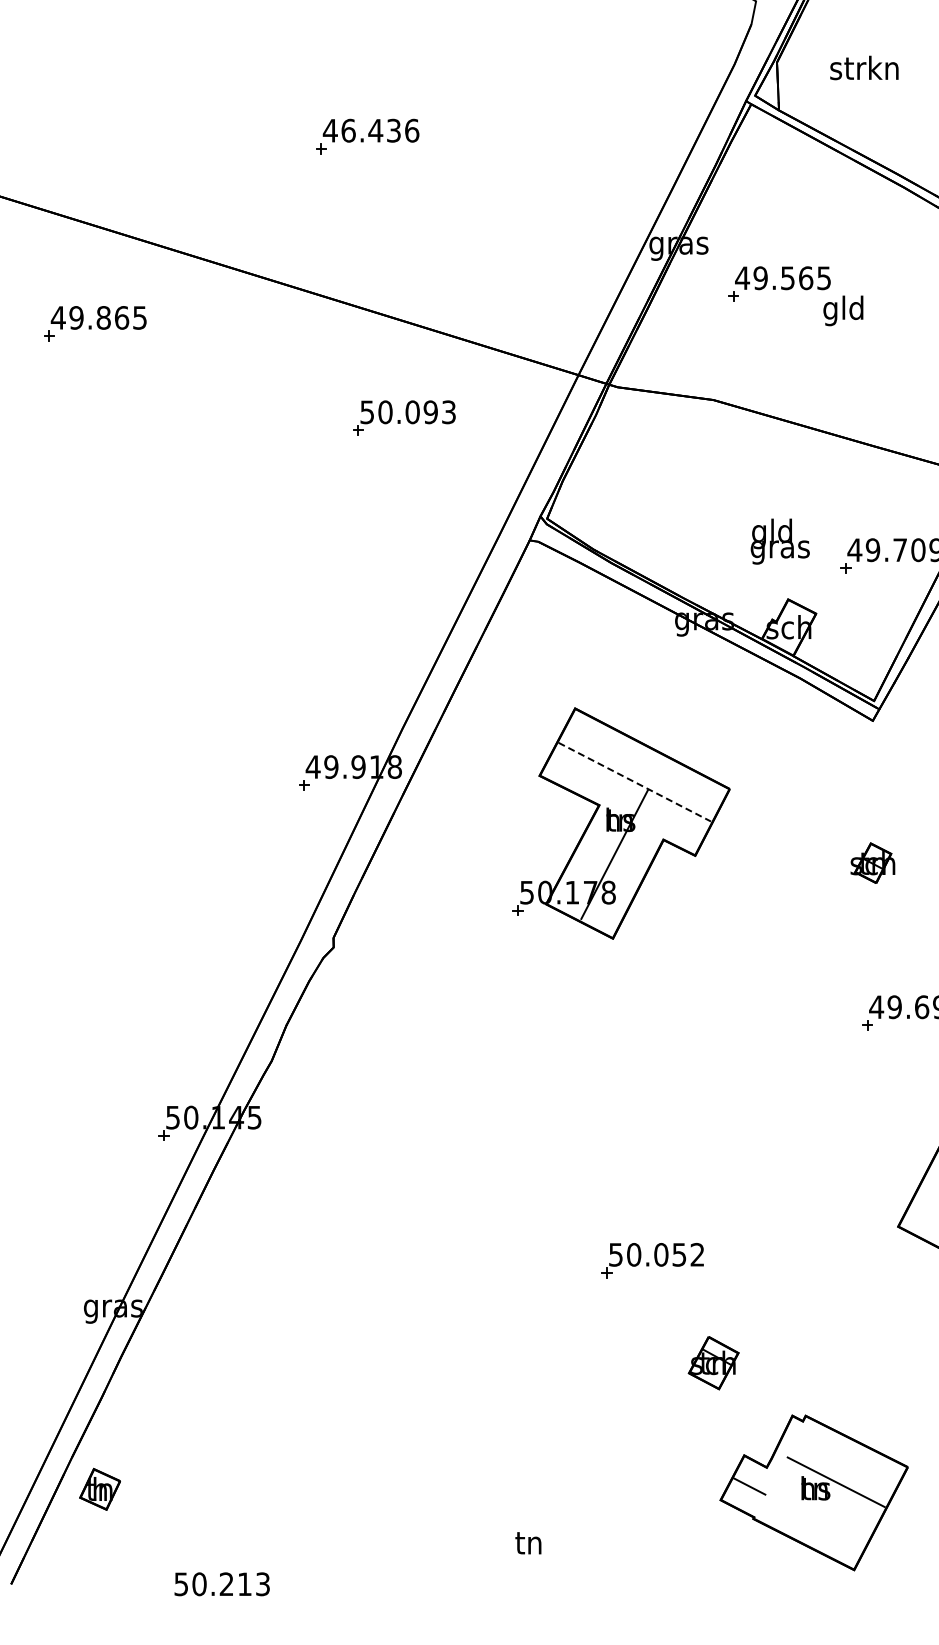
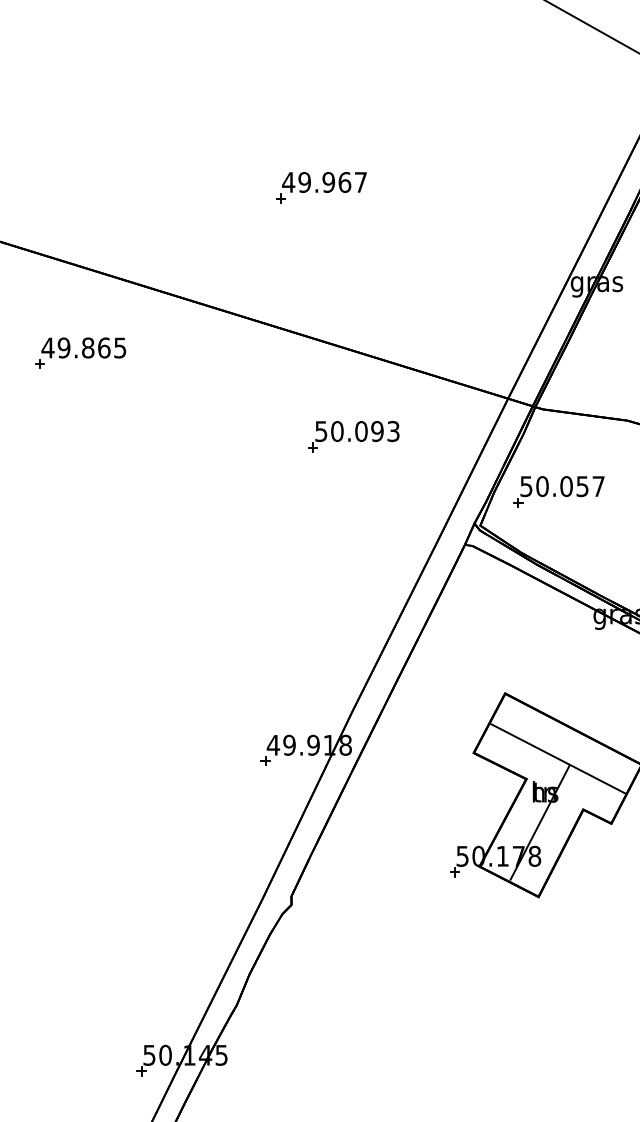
text: (380, 130) -> (332, 182), 46.436 -> 49.967
part: (636, 479) -> (559, 490), added
line: (634, 782) -> (557, 758), dashed -> solid

